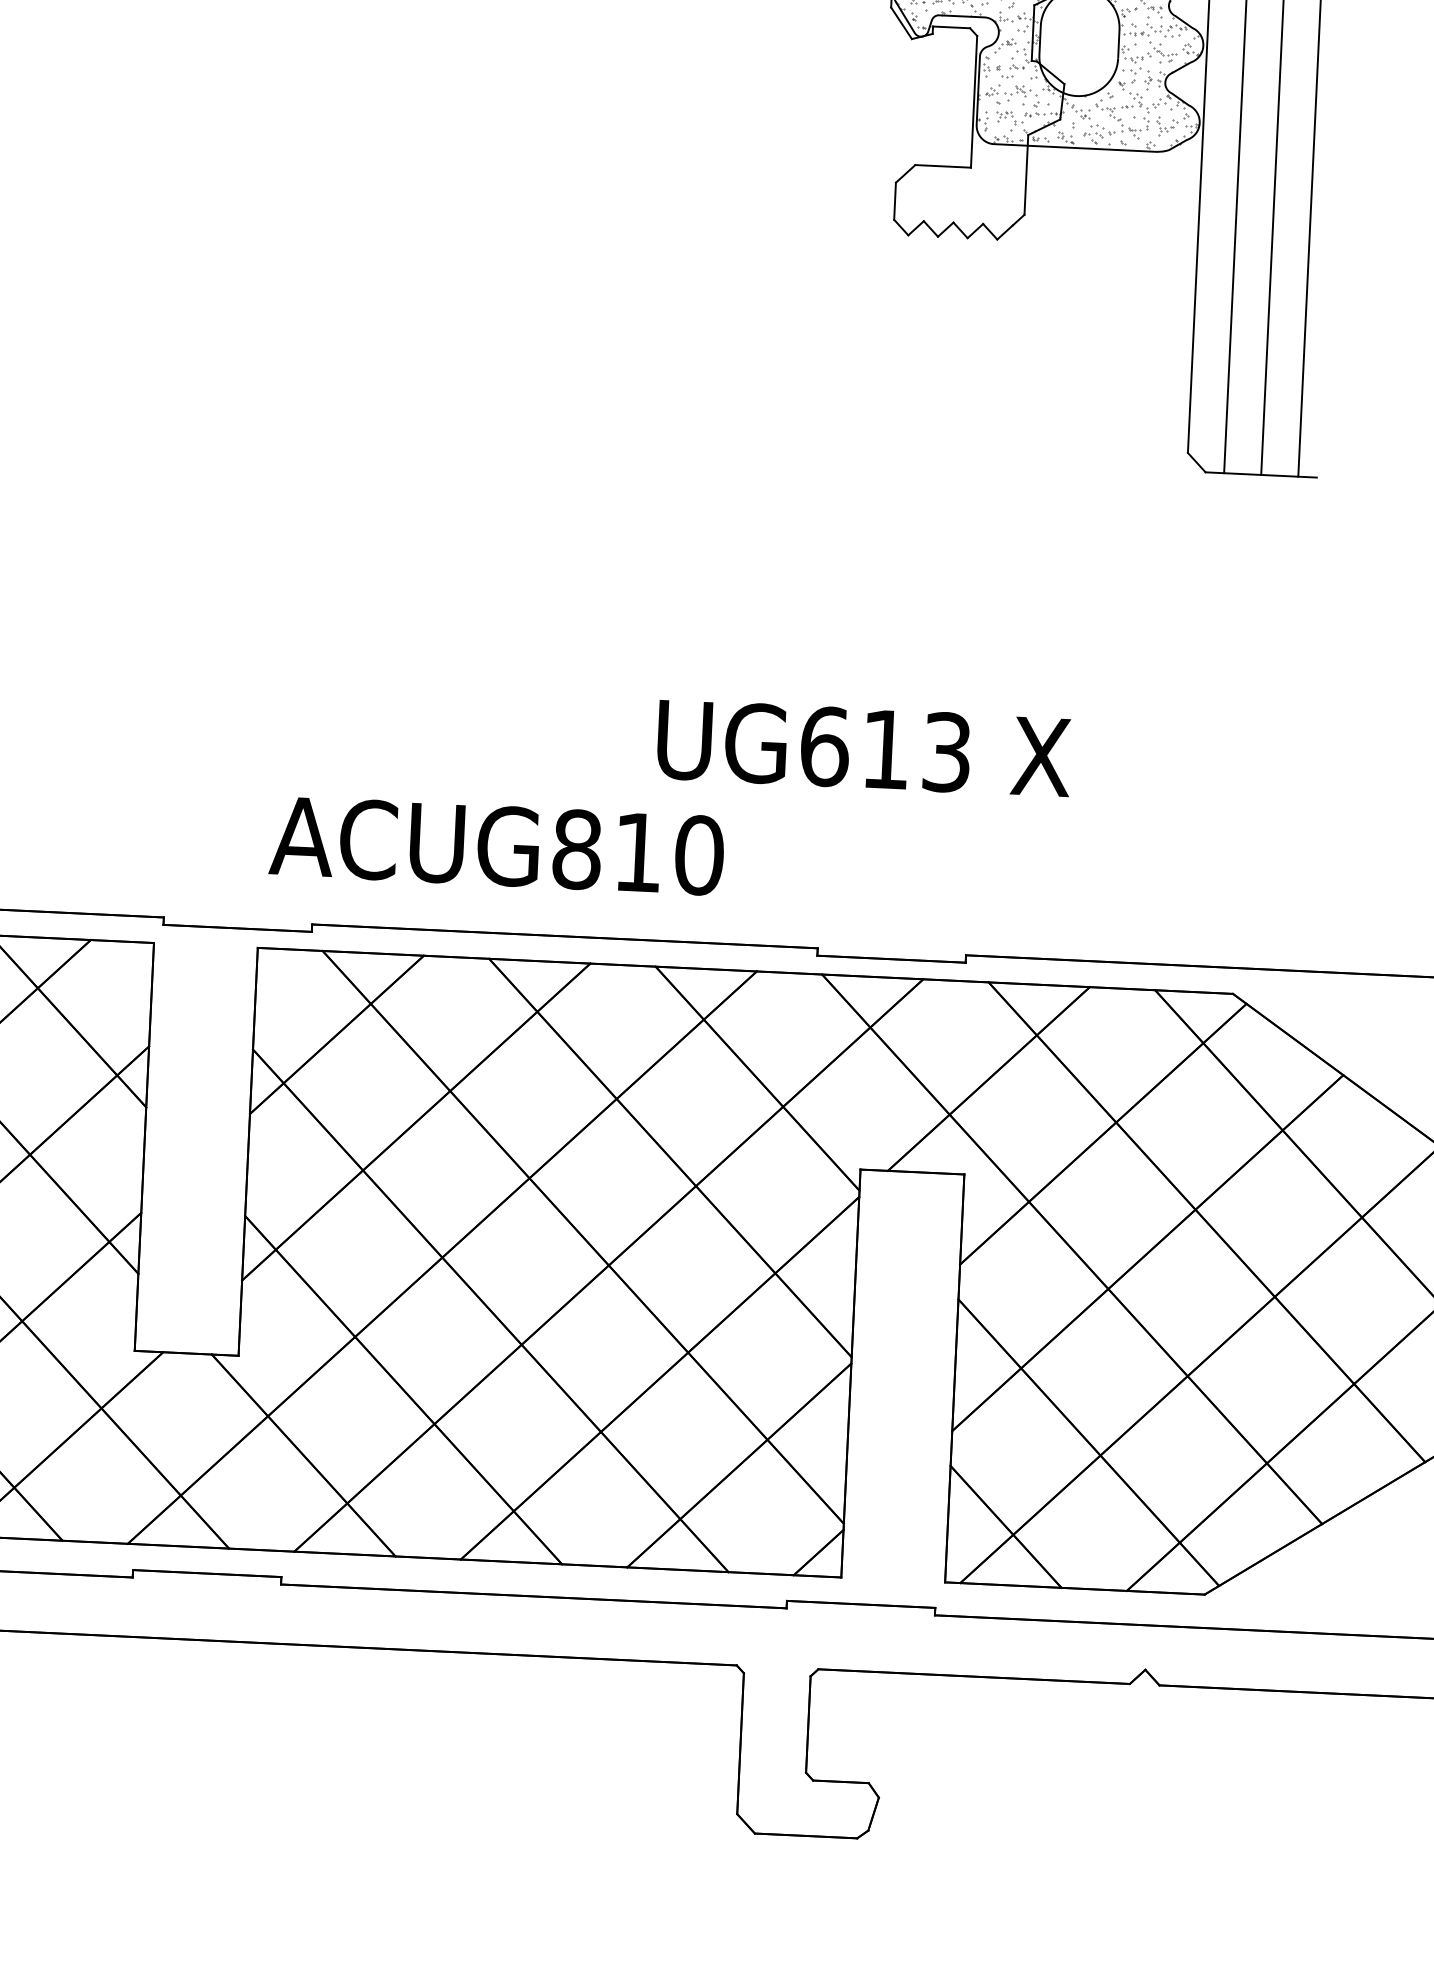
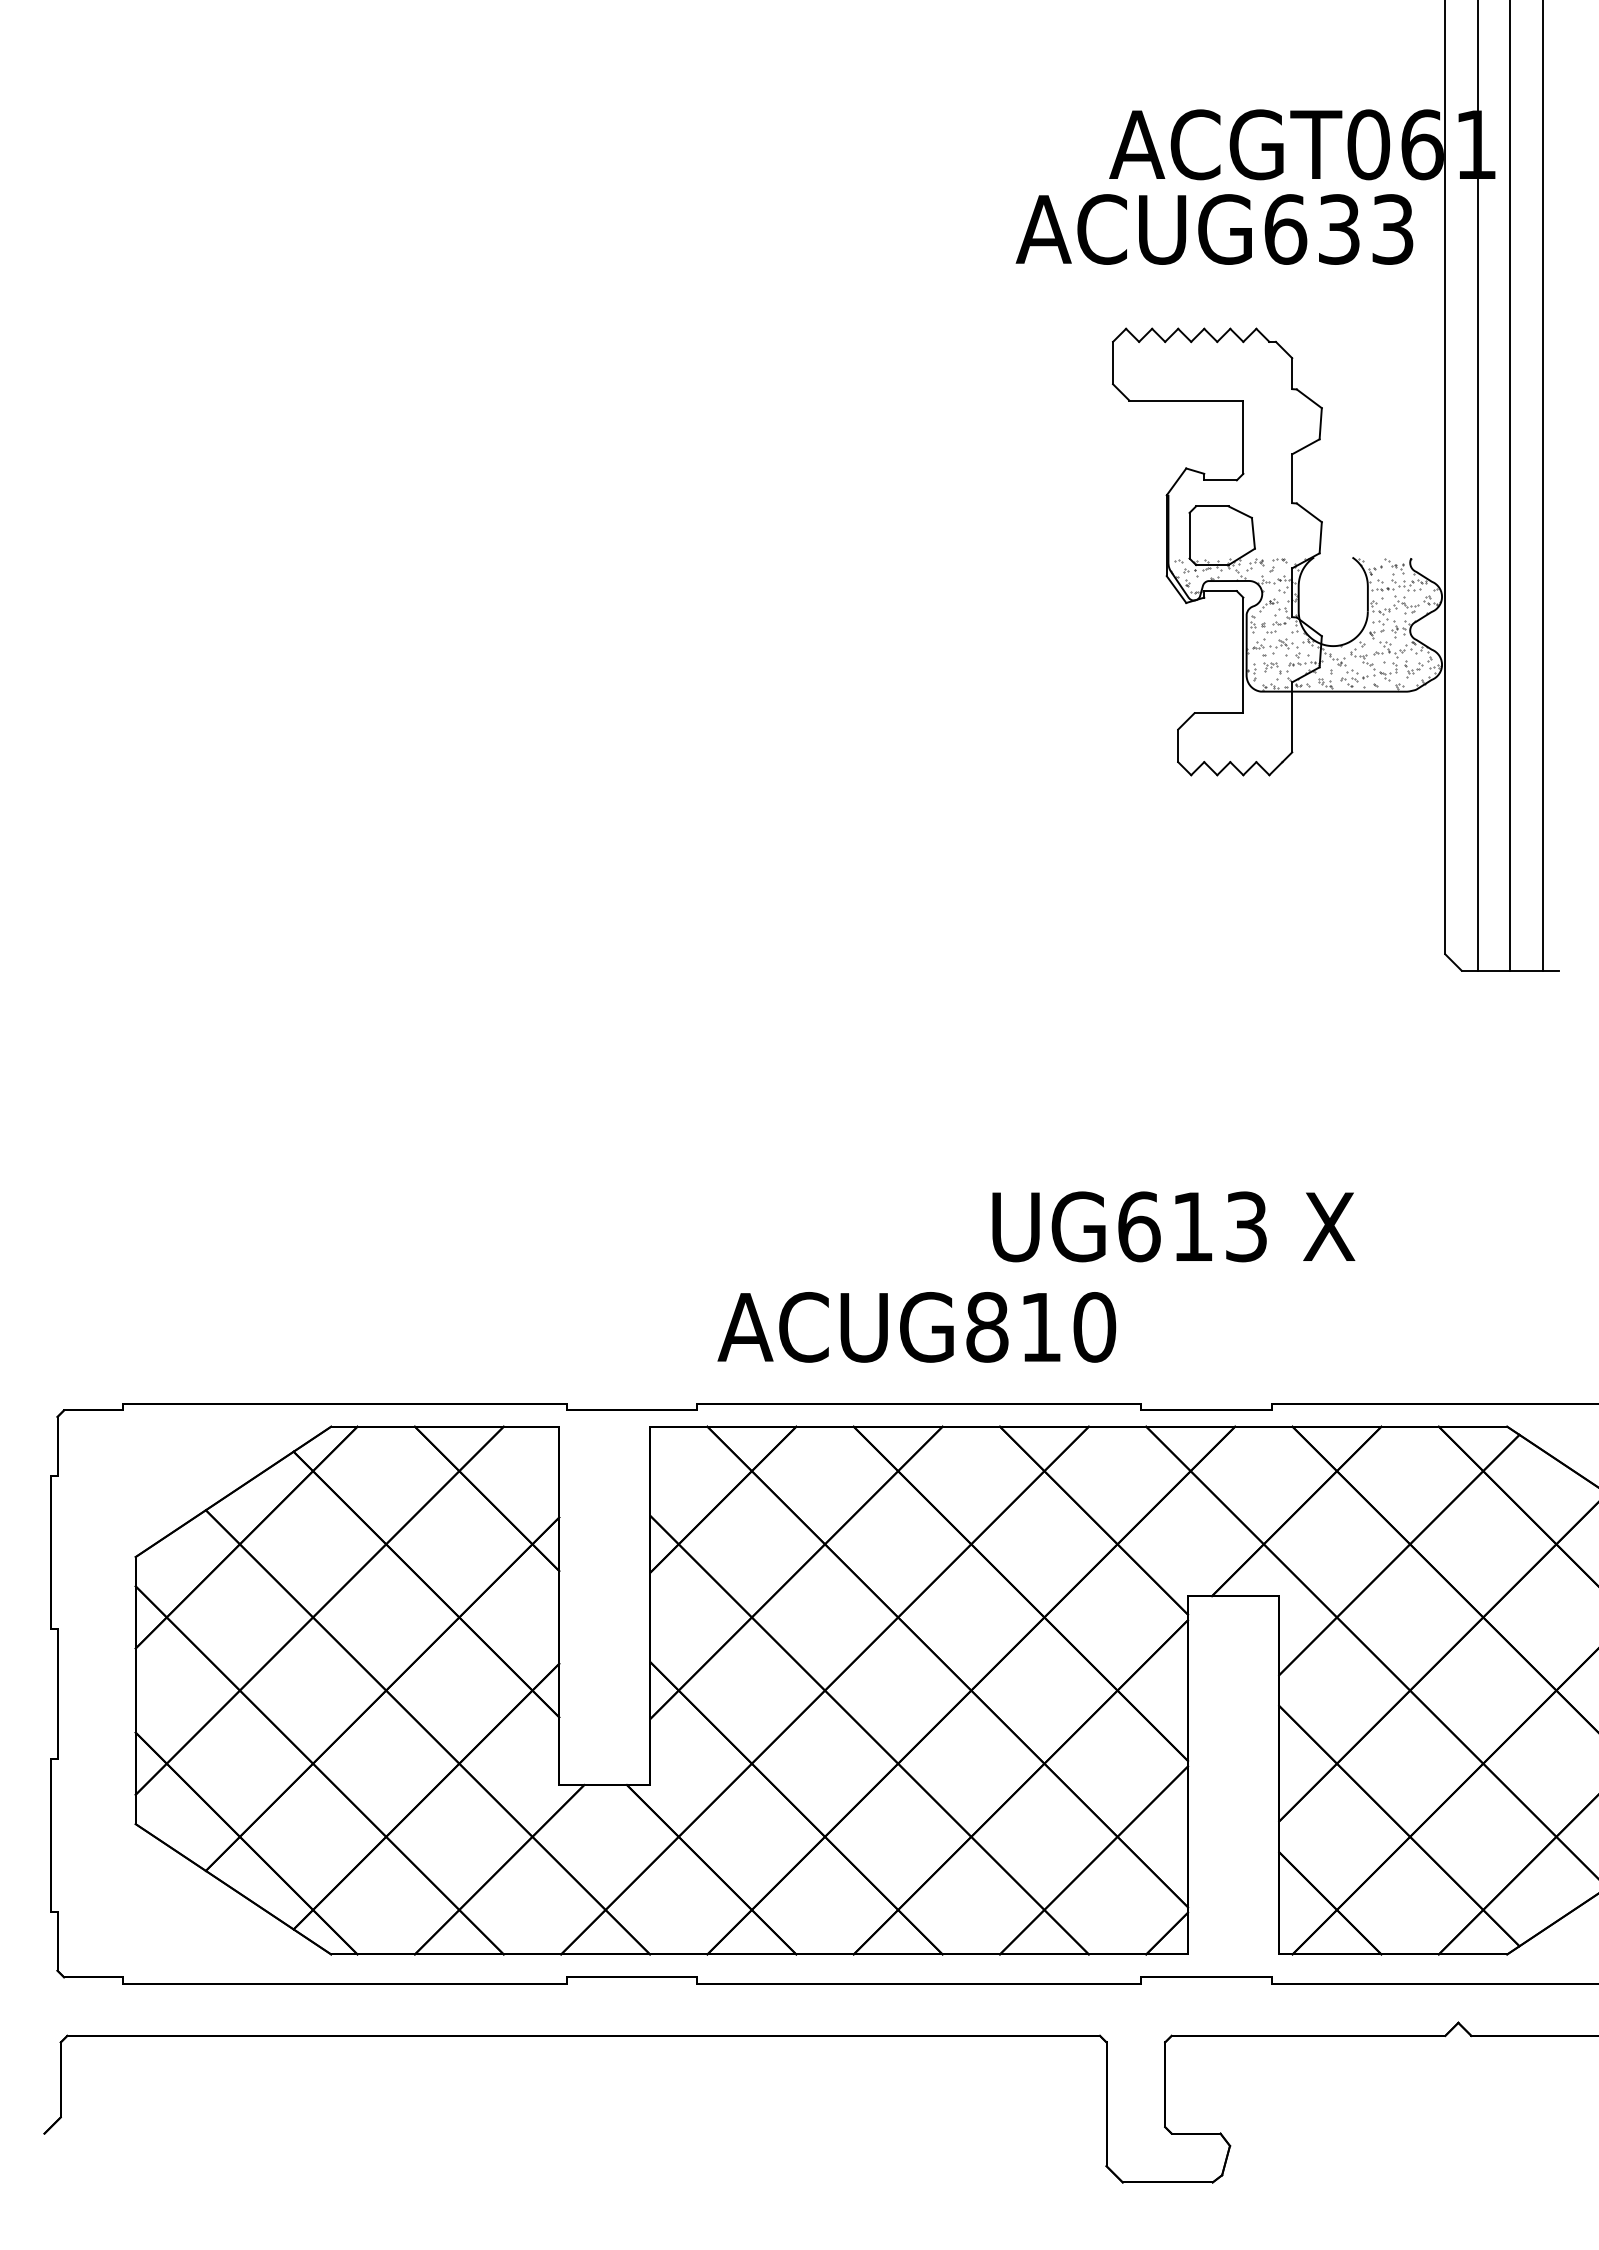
text: (496, 845) -> (916, 1327), moved

